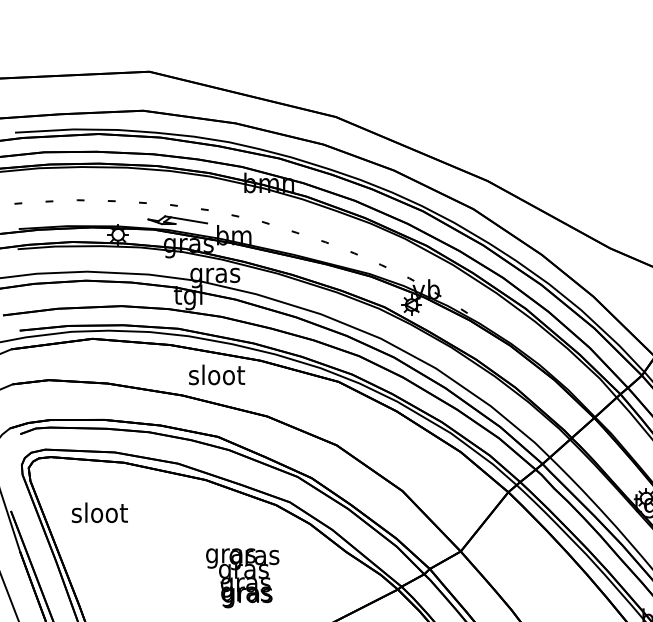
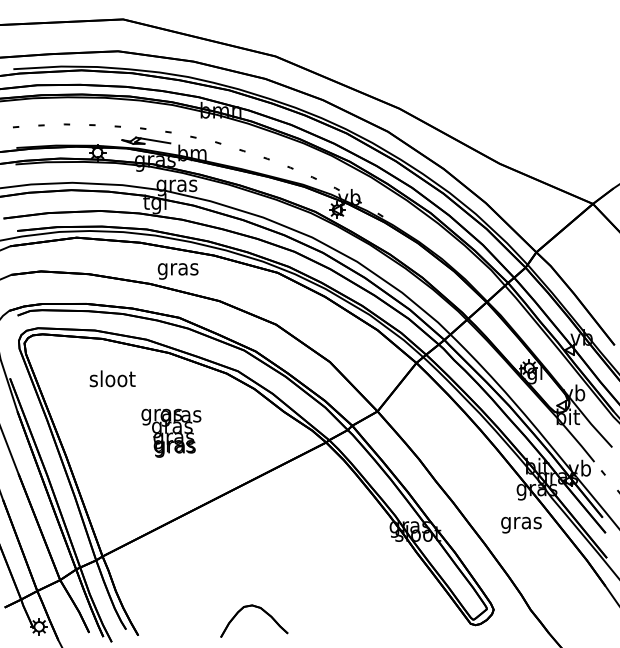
text: (217, 376) -> (178, 268), sloot -> gras
text: (99, 512) -> (112, 378), moved
text: (242, 577) -> (171, 432), moved

